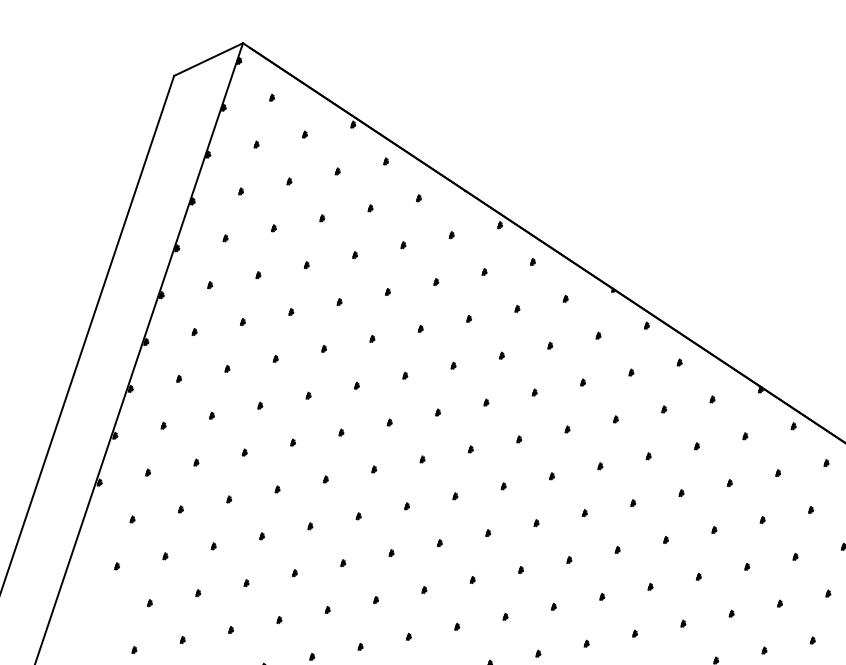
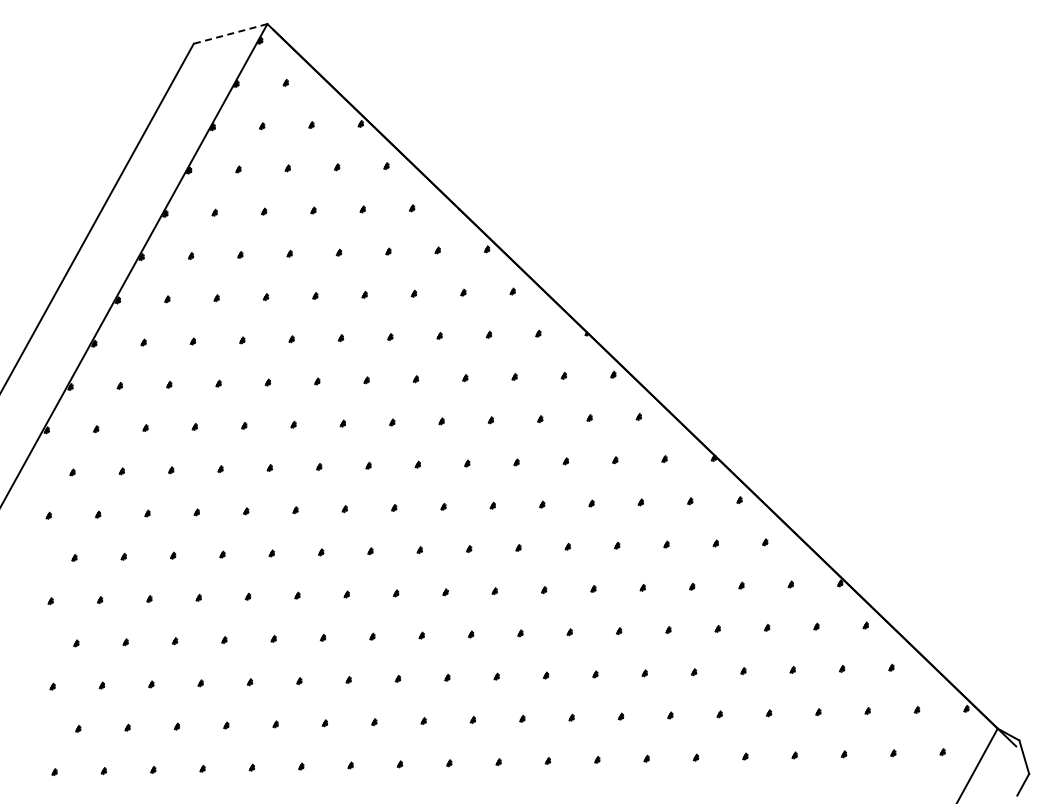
line: (208, 60) -> (230, 34), solid -> dashed

